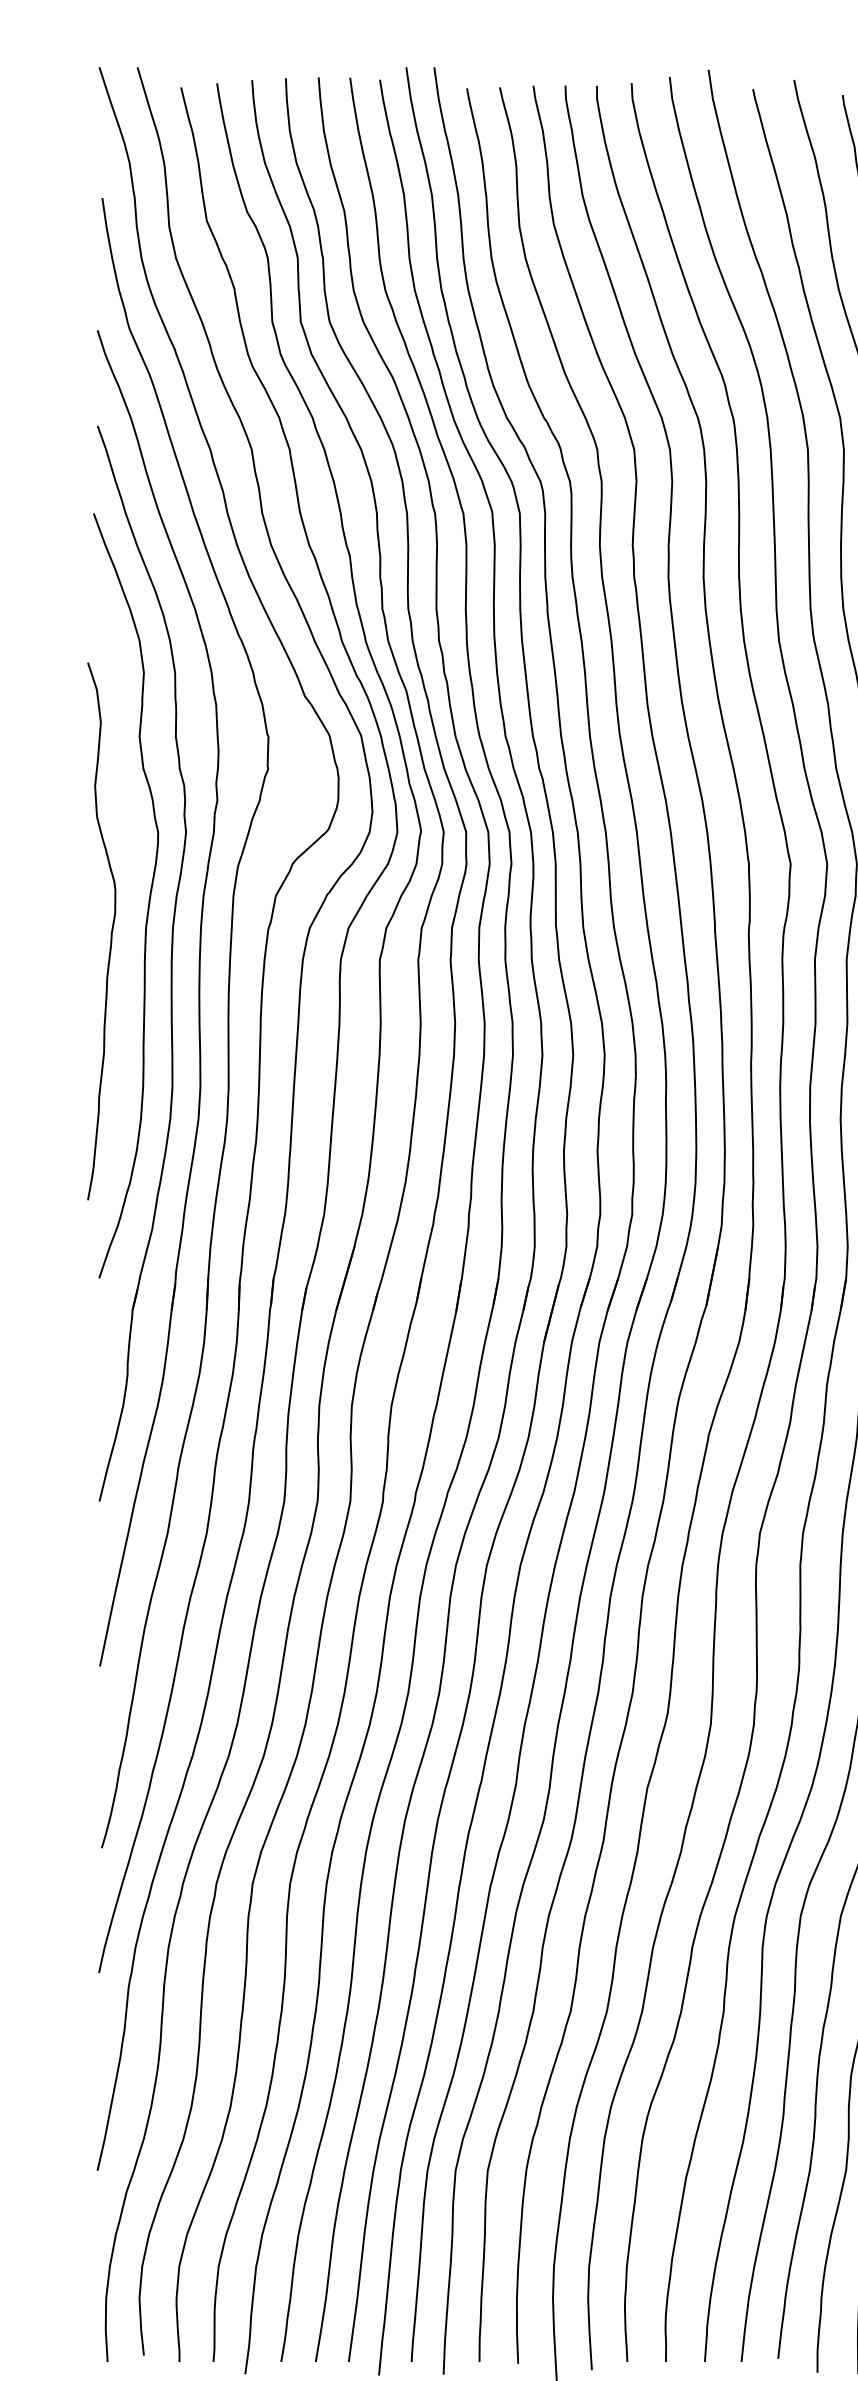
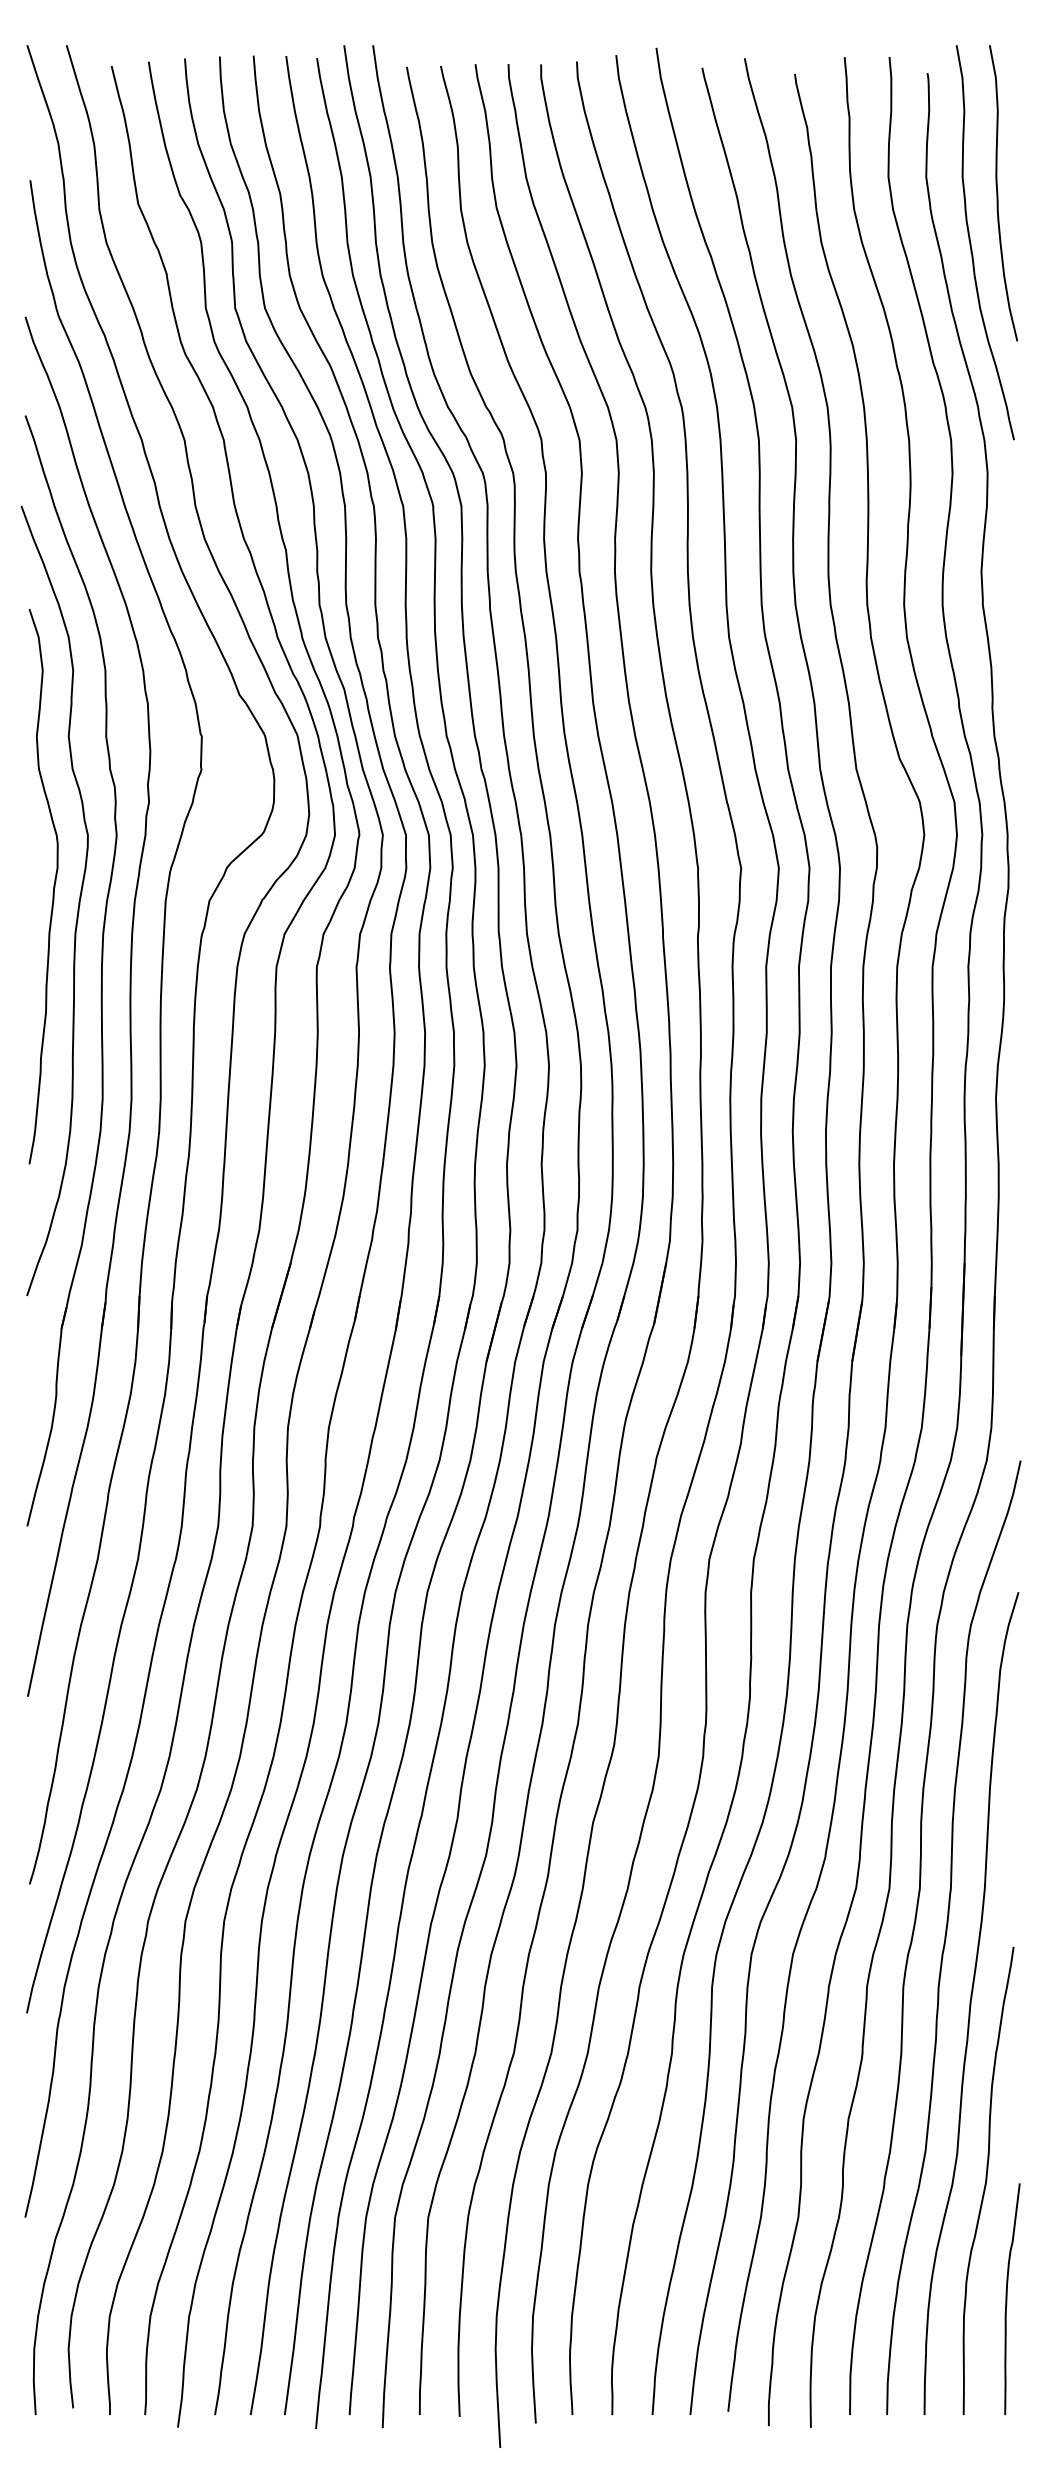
curve: (111, 931) -> (53, 886), moved

